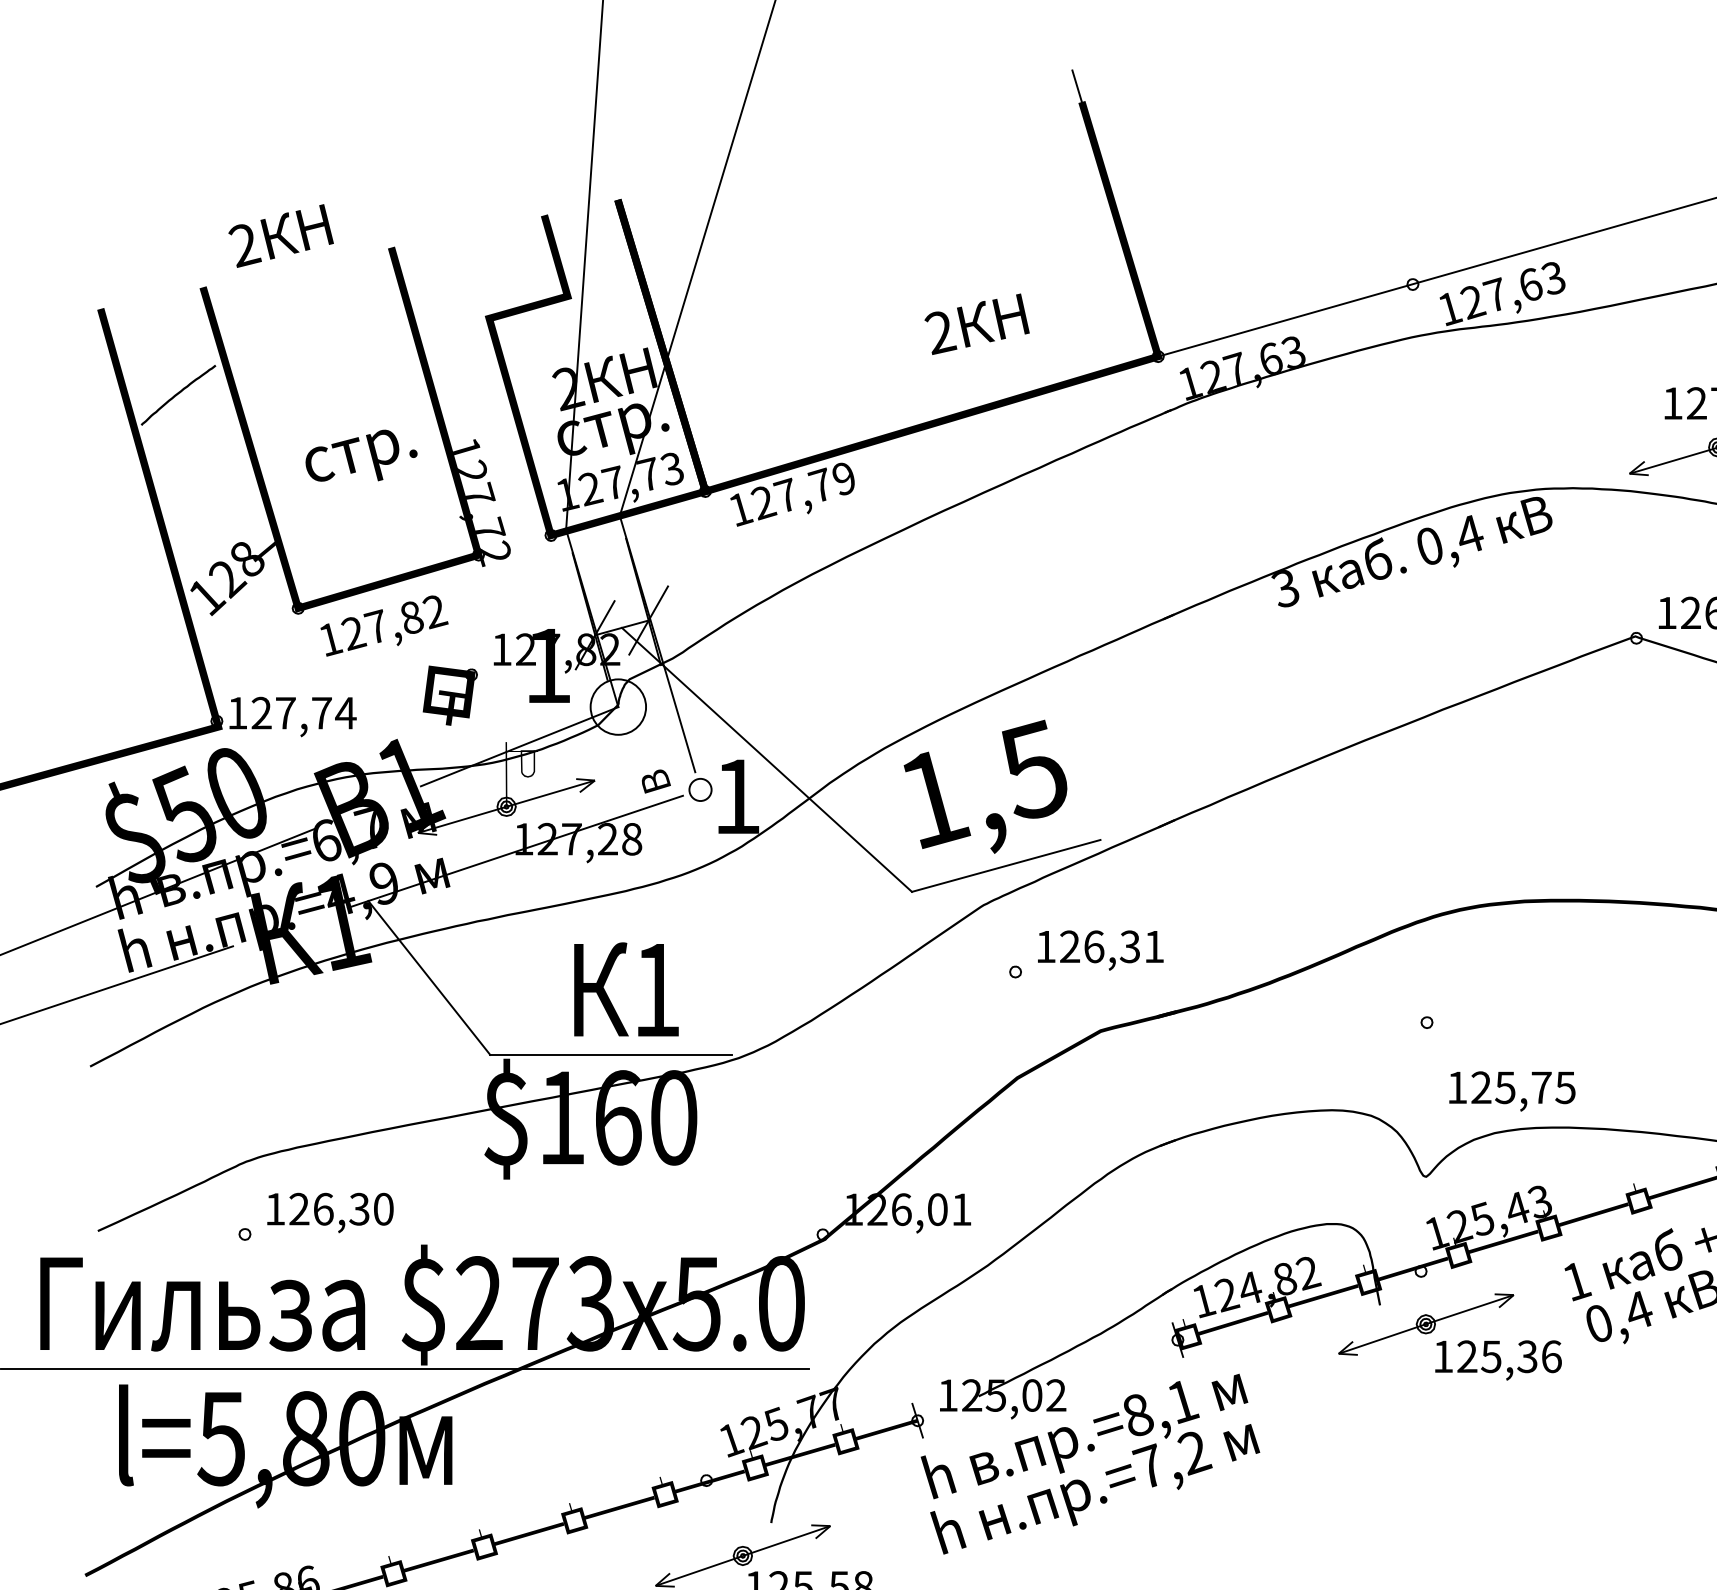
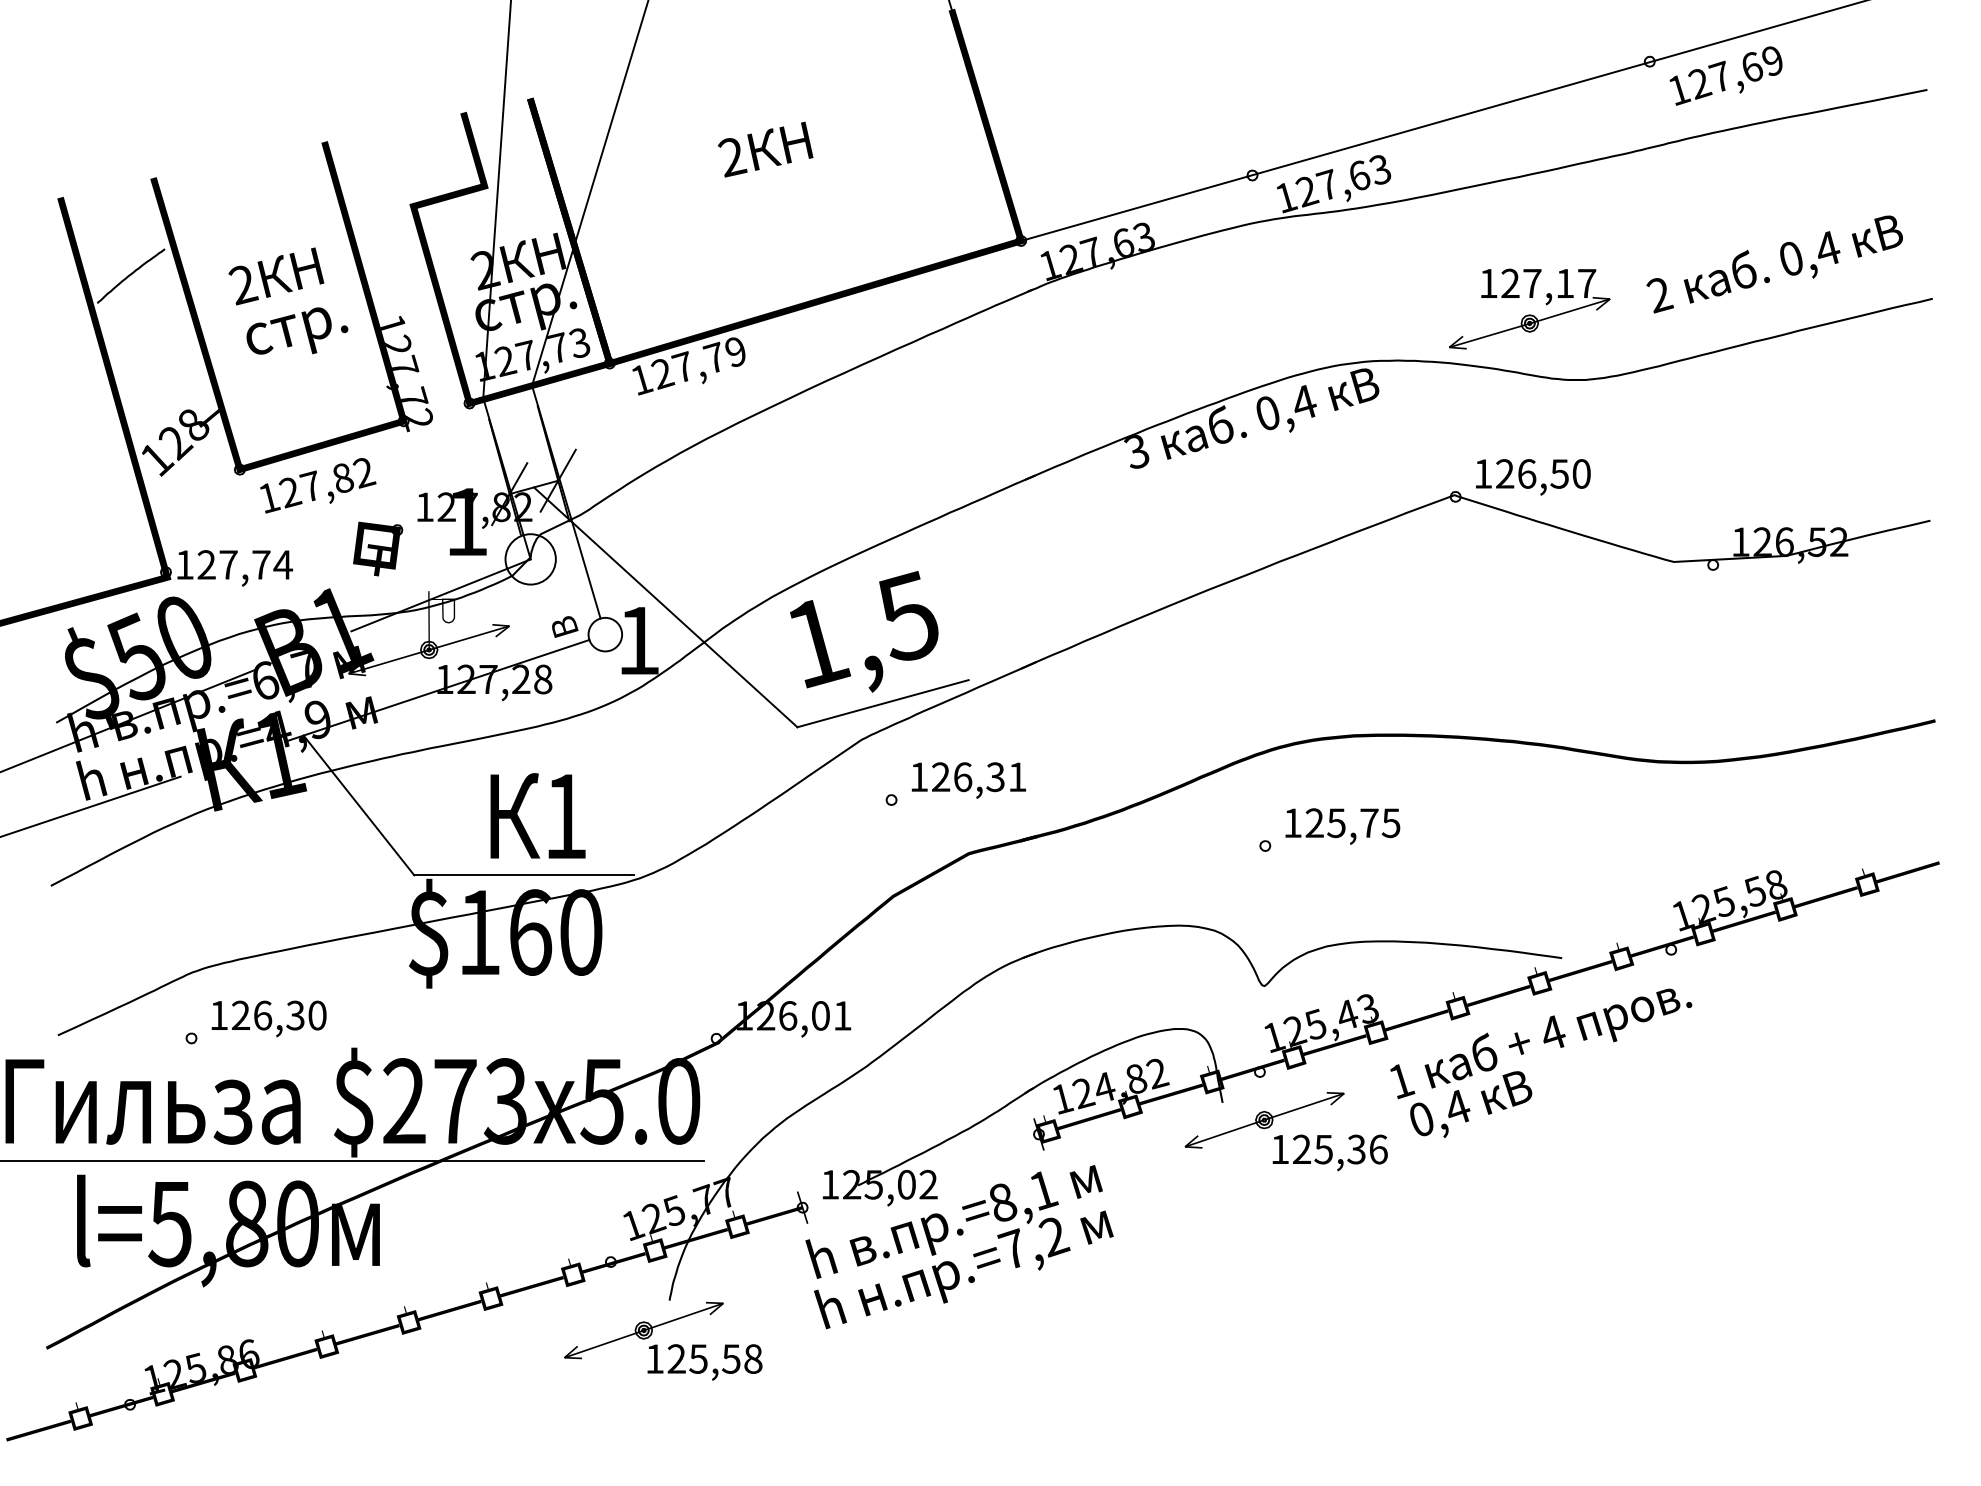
text: (281, 236) -> (276, 276), moved
text: (976, 324) -> (765, 149), moved
circle: (700, 789) -> (605, 634), size x1.67
text: (1511, 1091) -> (1342, 826), moved

